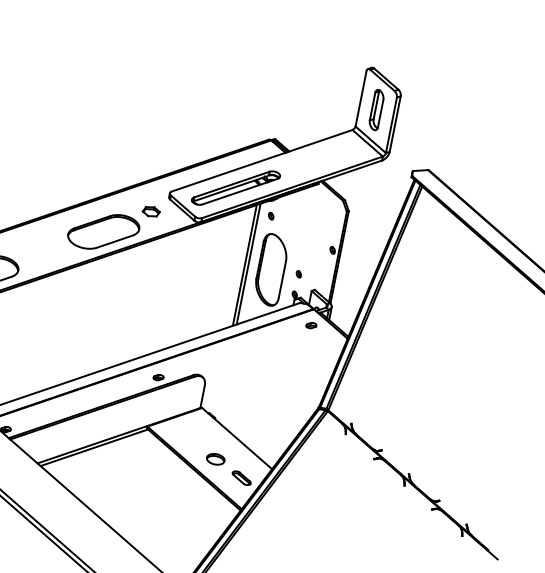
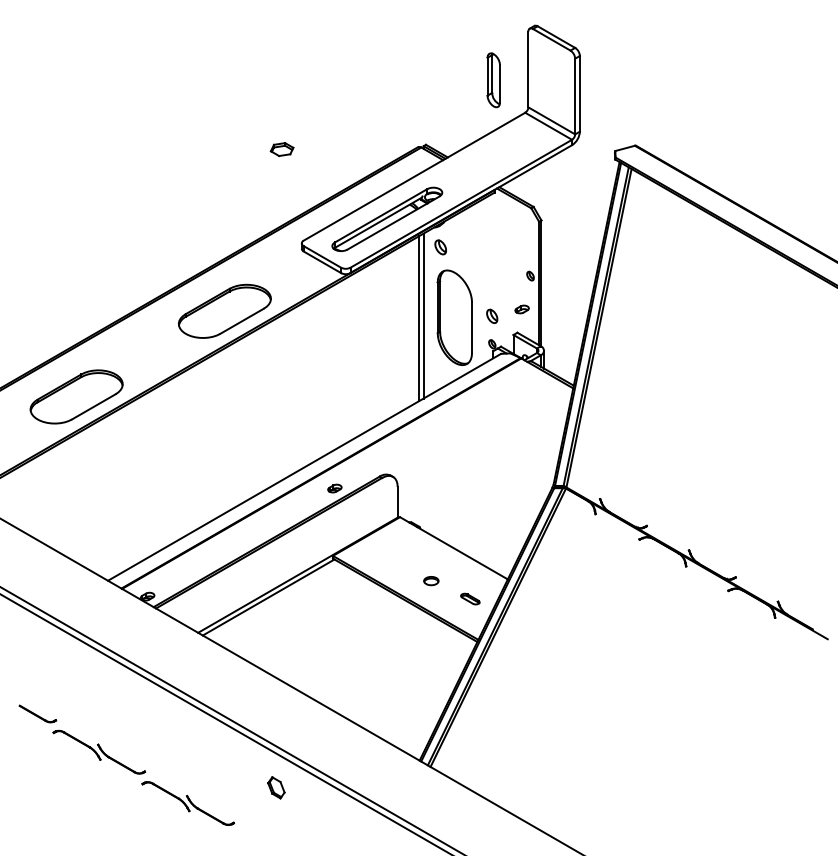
part: (376, 110) -> (493, 80), moved
part: (150, 211) -> (281, 149), moved
part: (271, 215) -> (440, 246), size x1.6
part: (298, 274) -> (492, 316), size x1.6
part: (310, 325) -> (521, 309), moved
part: (216, 458) -> (431, 580), size x0.6
part: (241, 477) -> (470, 598), size x0.7

